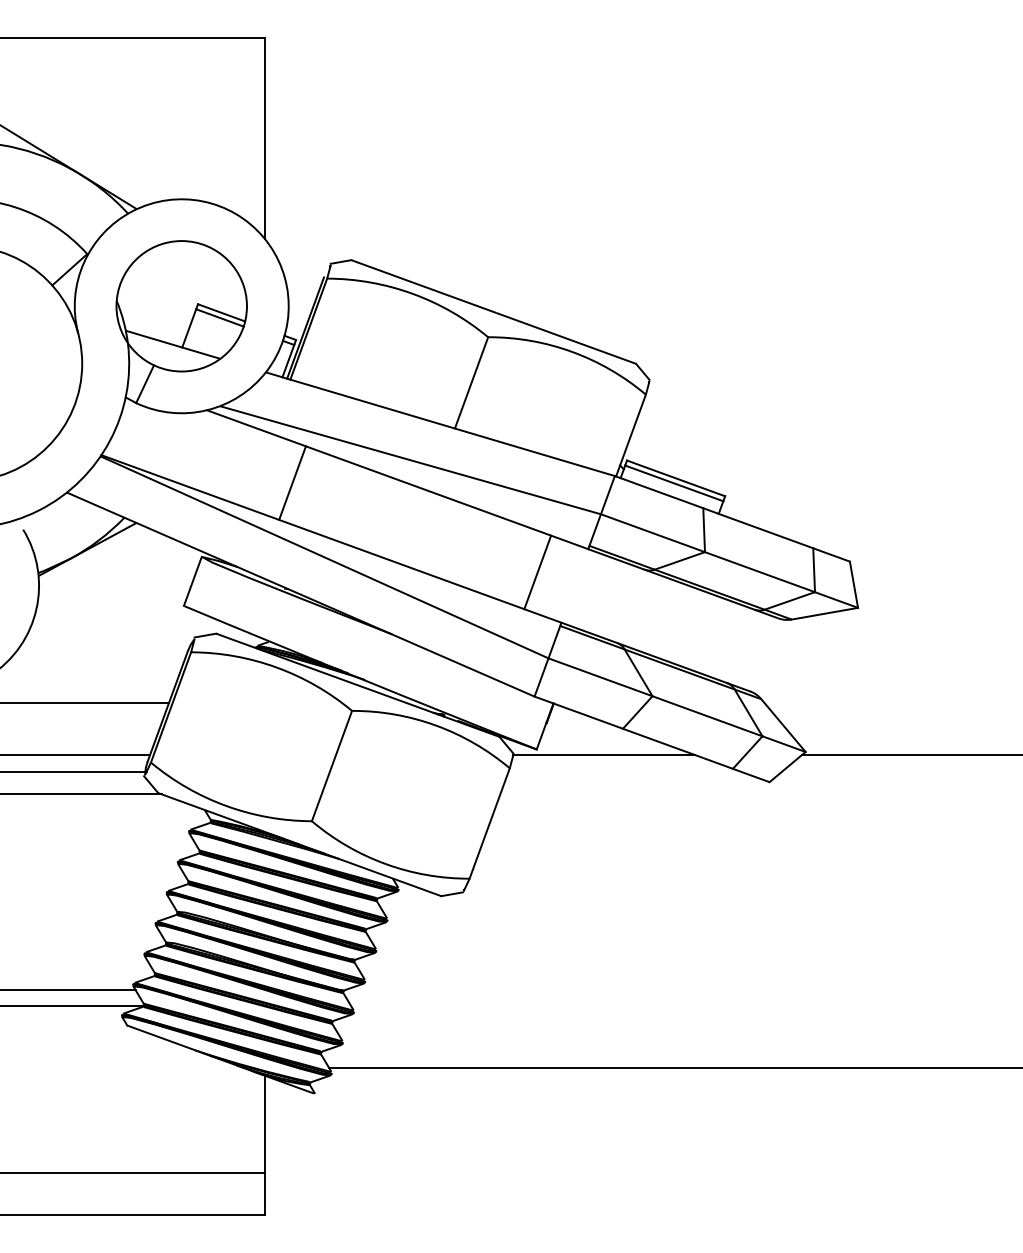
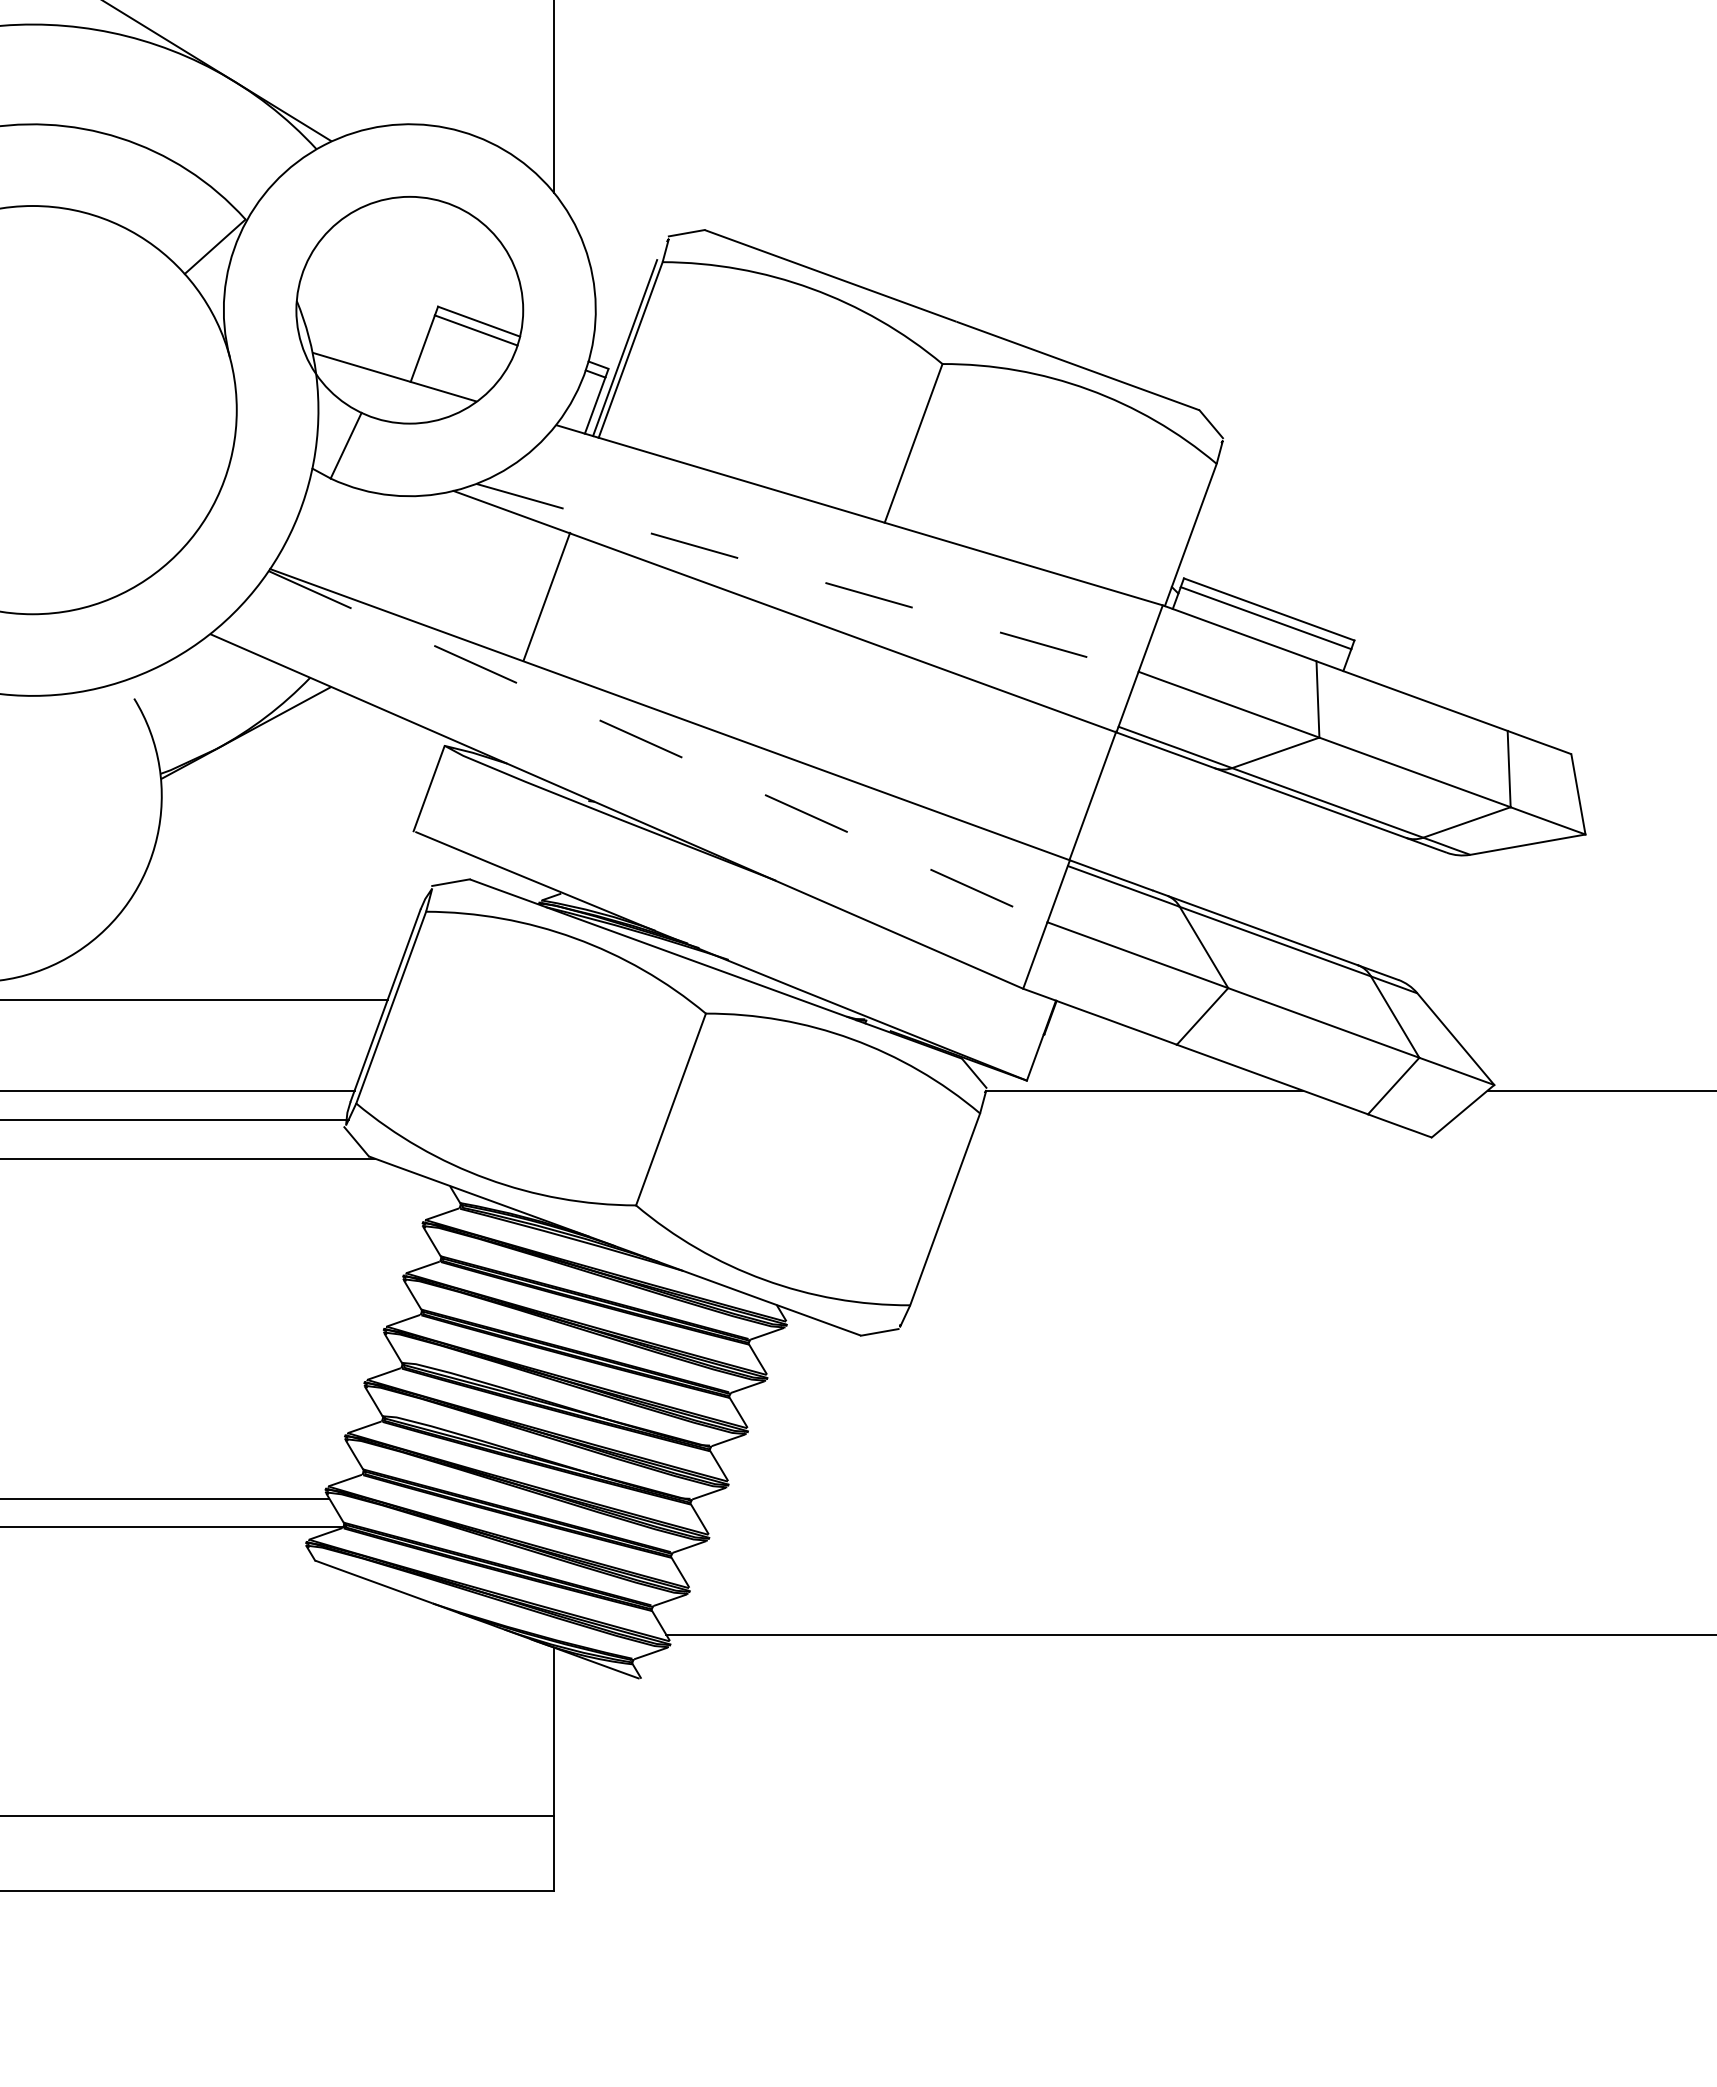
line: (409, 460) -> (805, 578), solid -> dashed
line: (292, 482) -> (546, 595), moved
line: (325, 557) -> (659, 746), solid -> dashed
line: (537, 572) -> (1092, 795), moved

